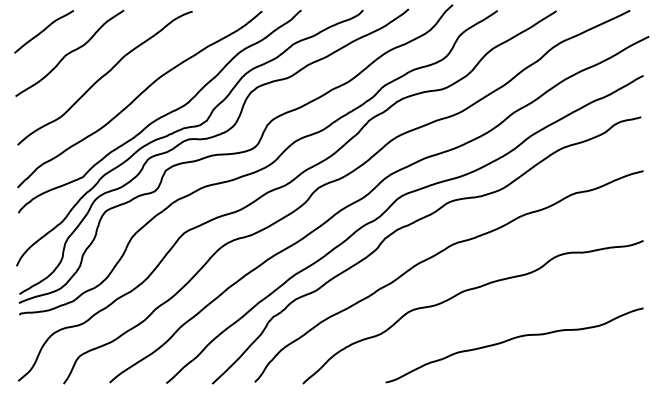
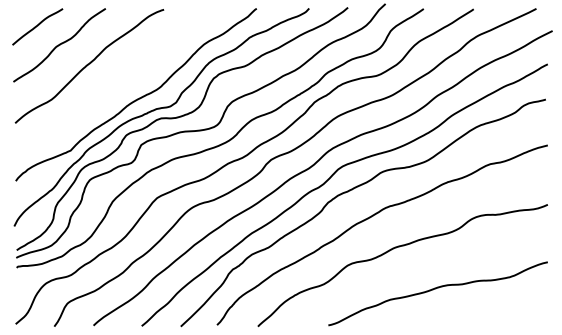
curve: (137, 98) -> (117, 83), removed

